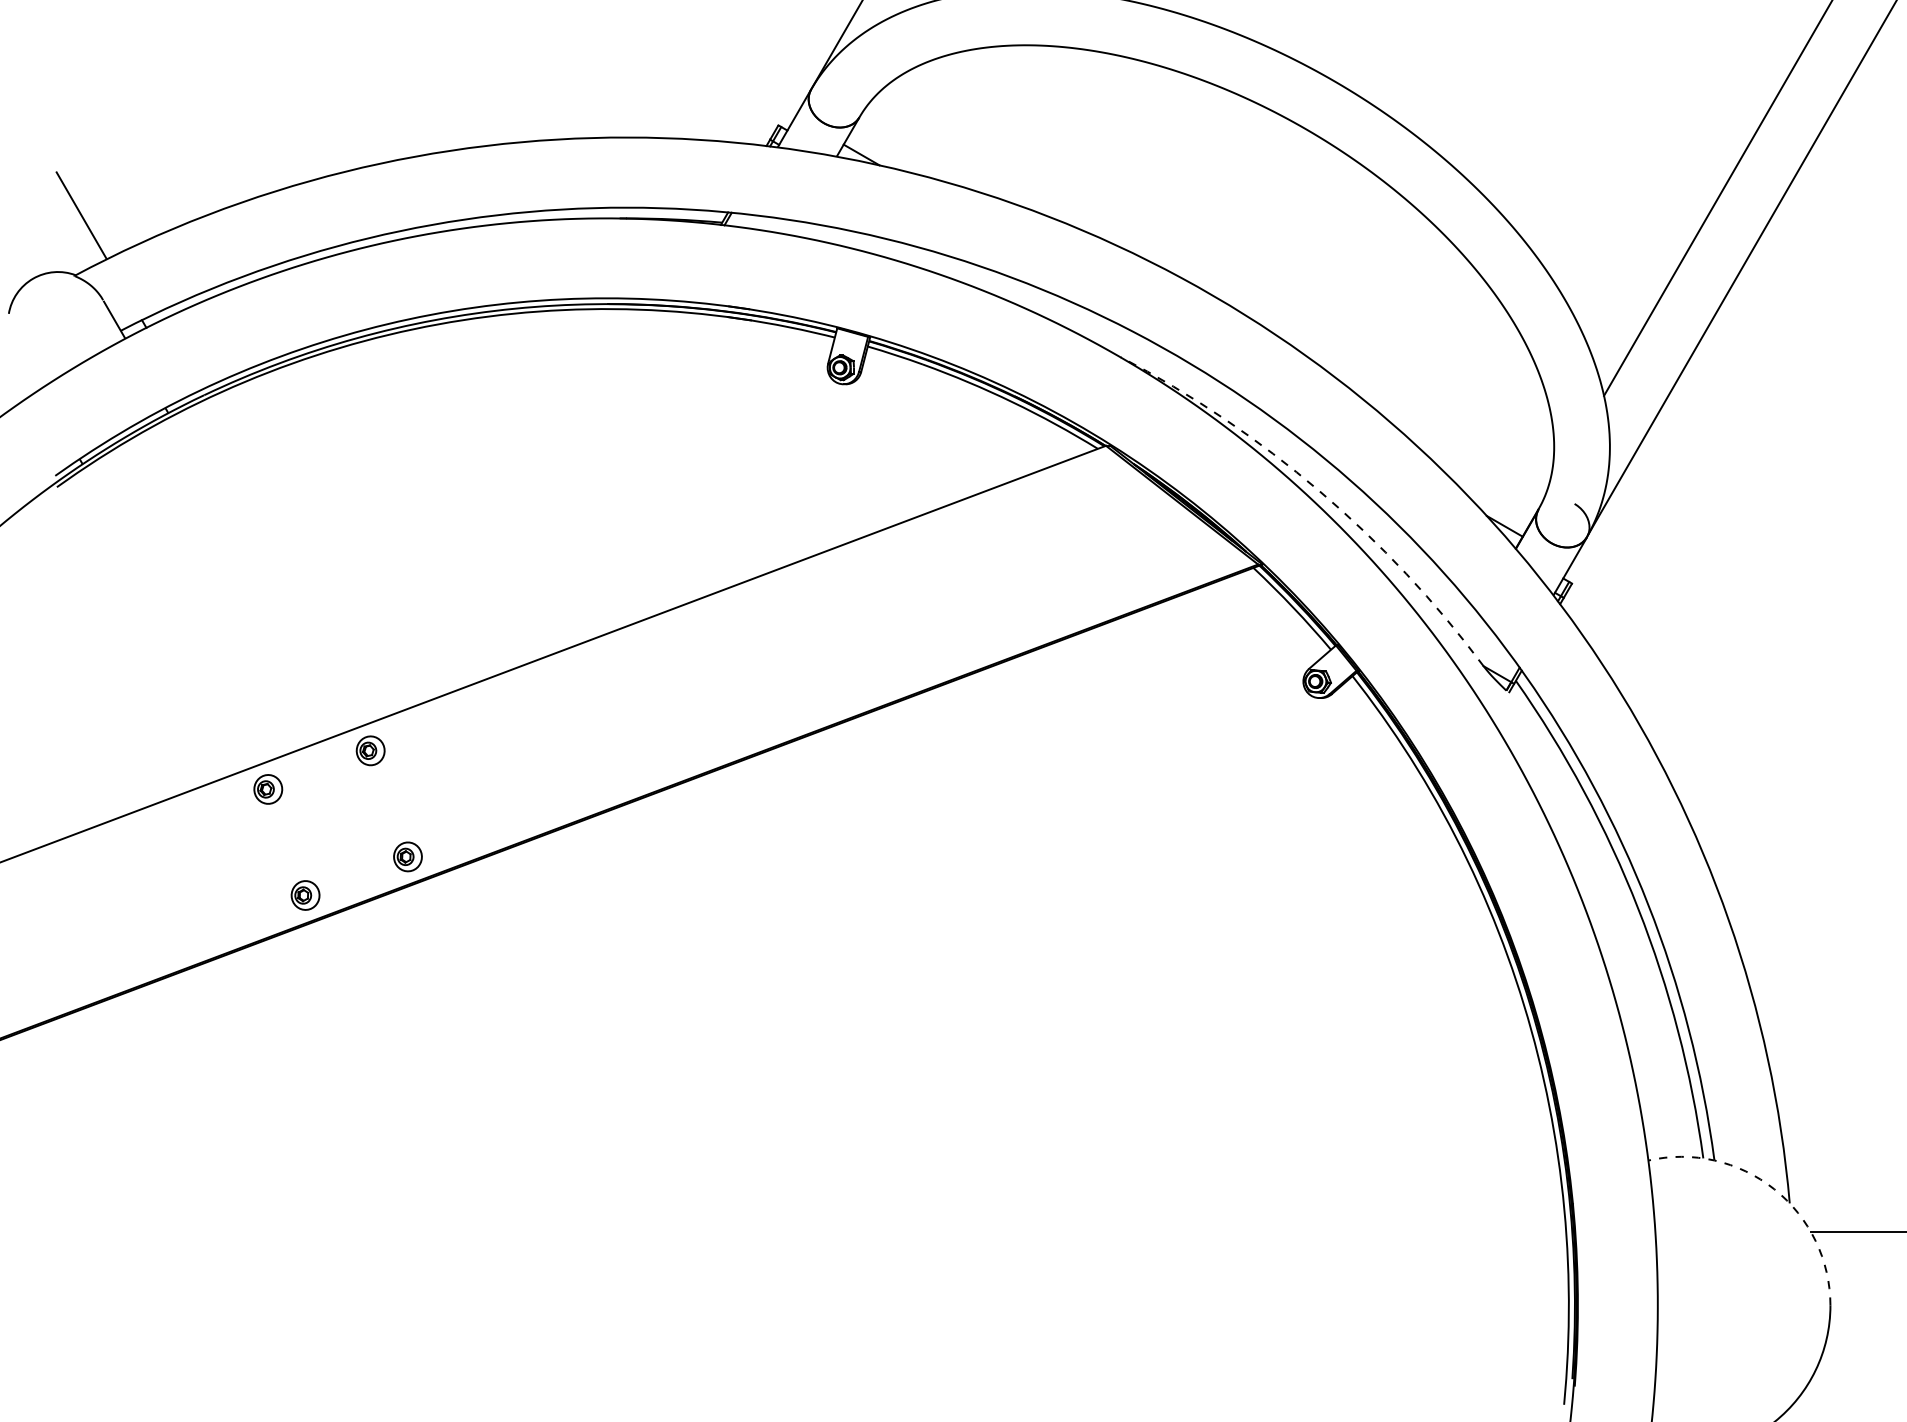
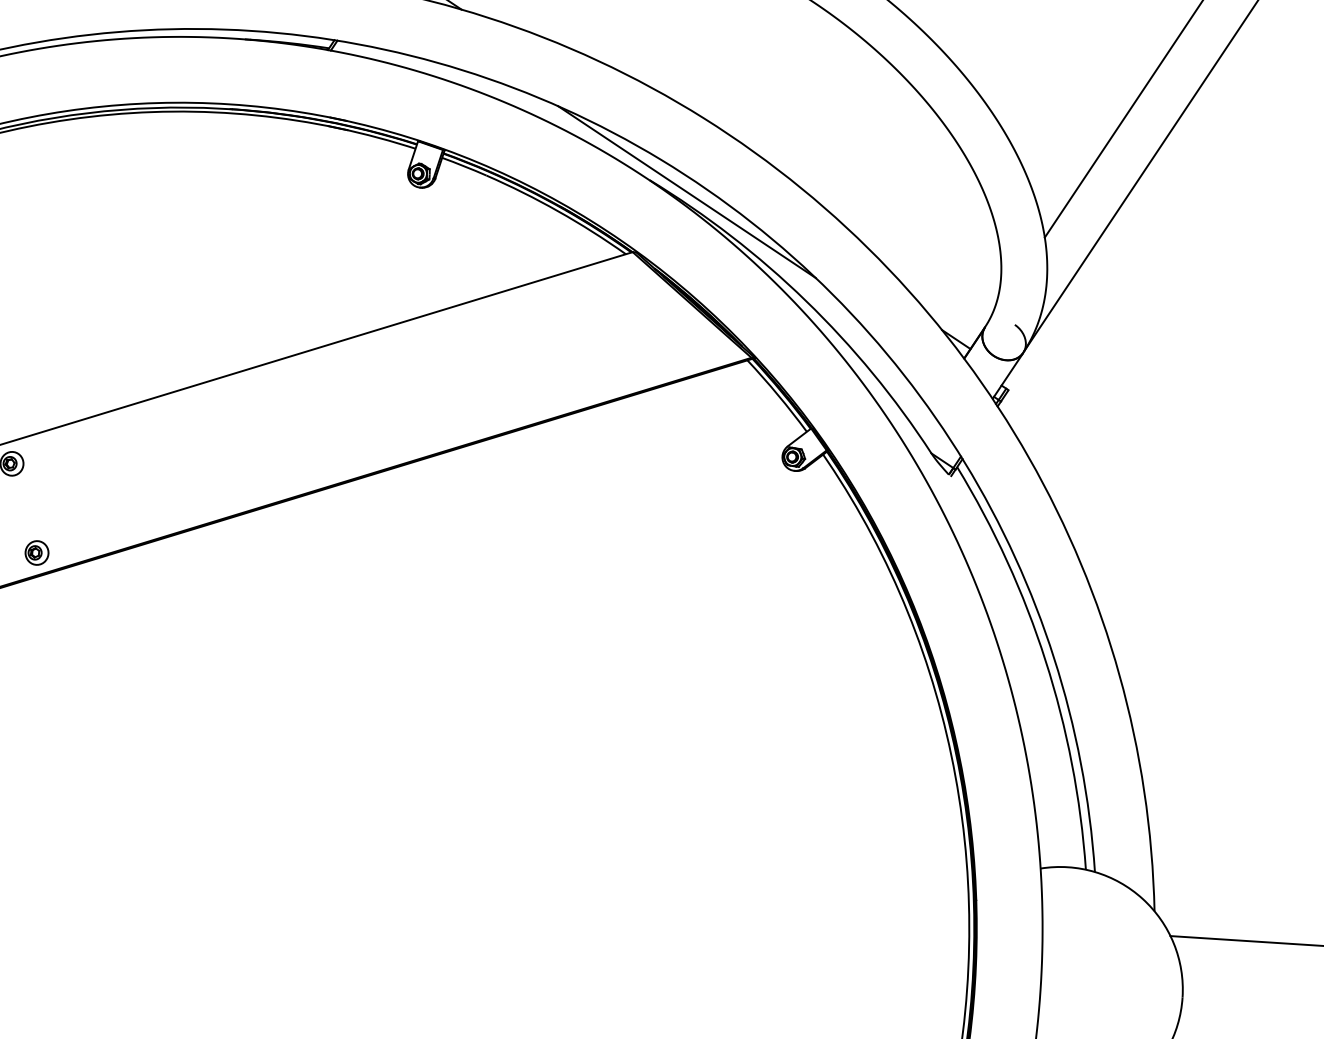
line: (1166, 368) -> (686, 191), added
arc: (1319, 491) -> (805, 301), dashed -> solid
arc: (1774, 1189) -> (1142, 899), dashed -> solid

